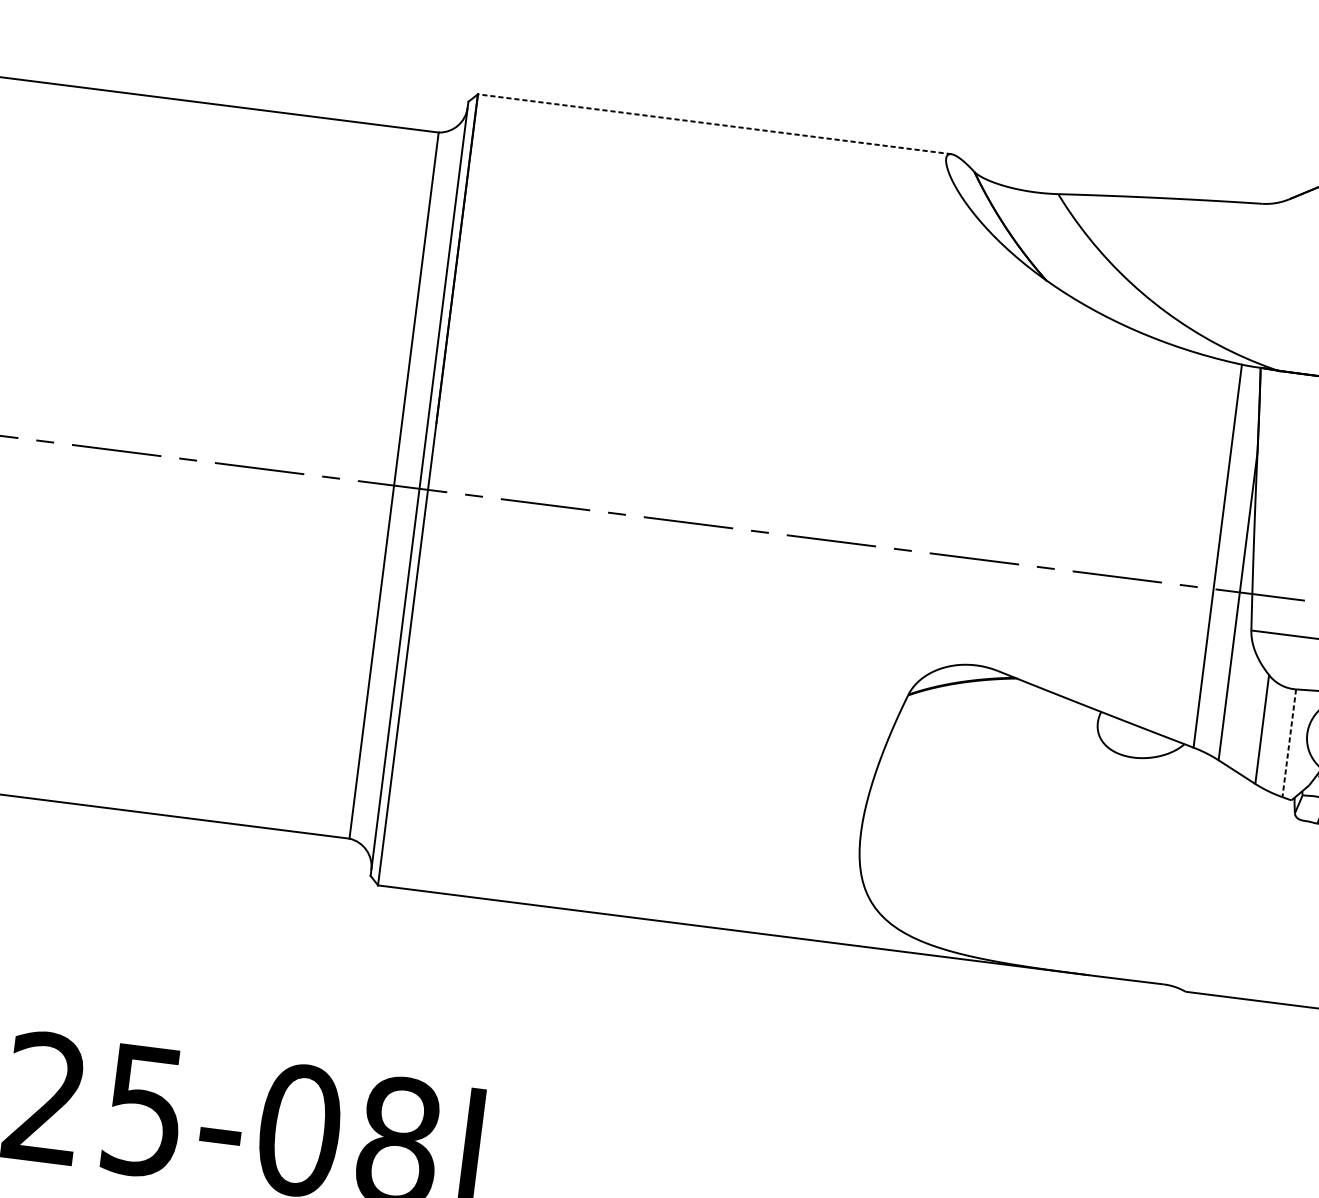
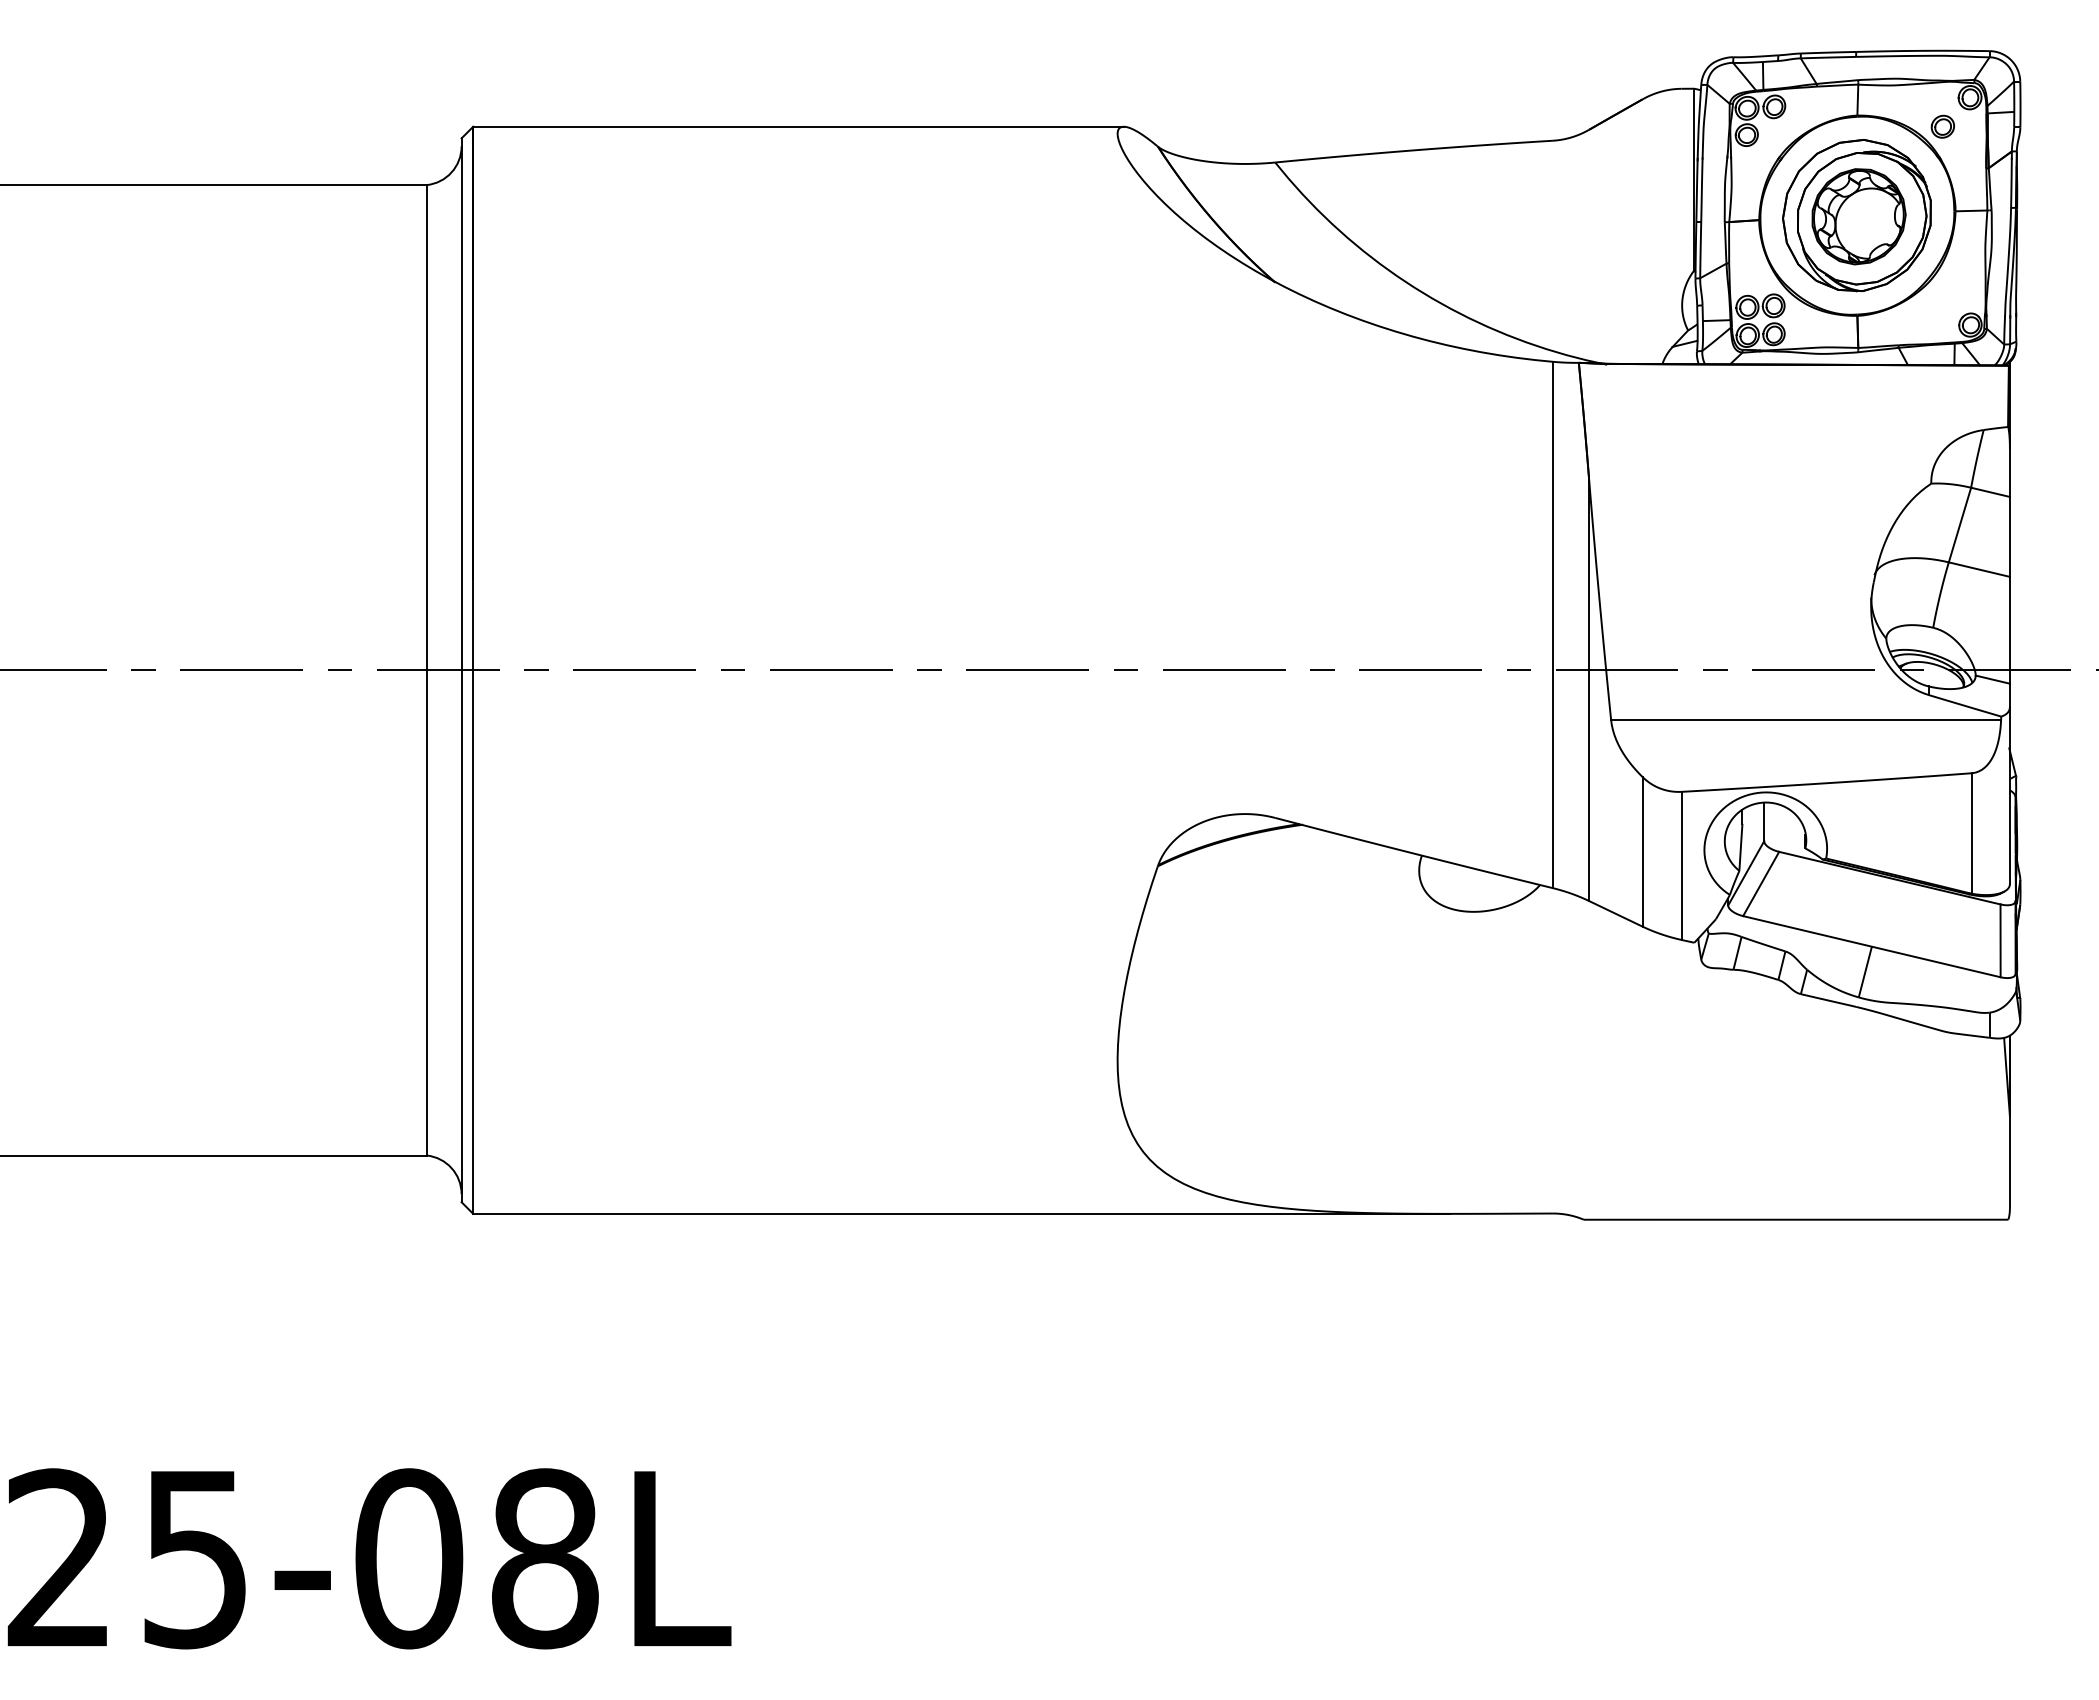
line: (714, 124) -> (798, 126), dashed -> solid
line: (1289, 743) -> (1681, 866), dashed -> solid

